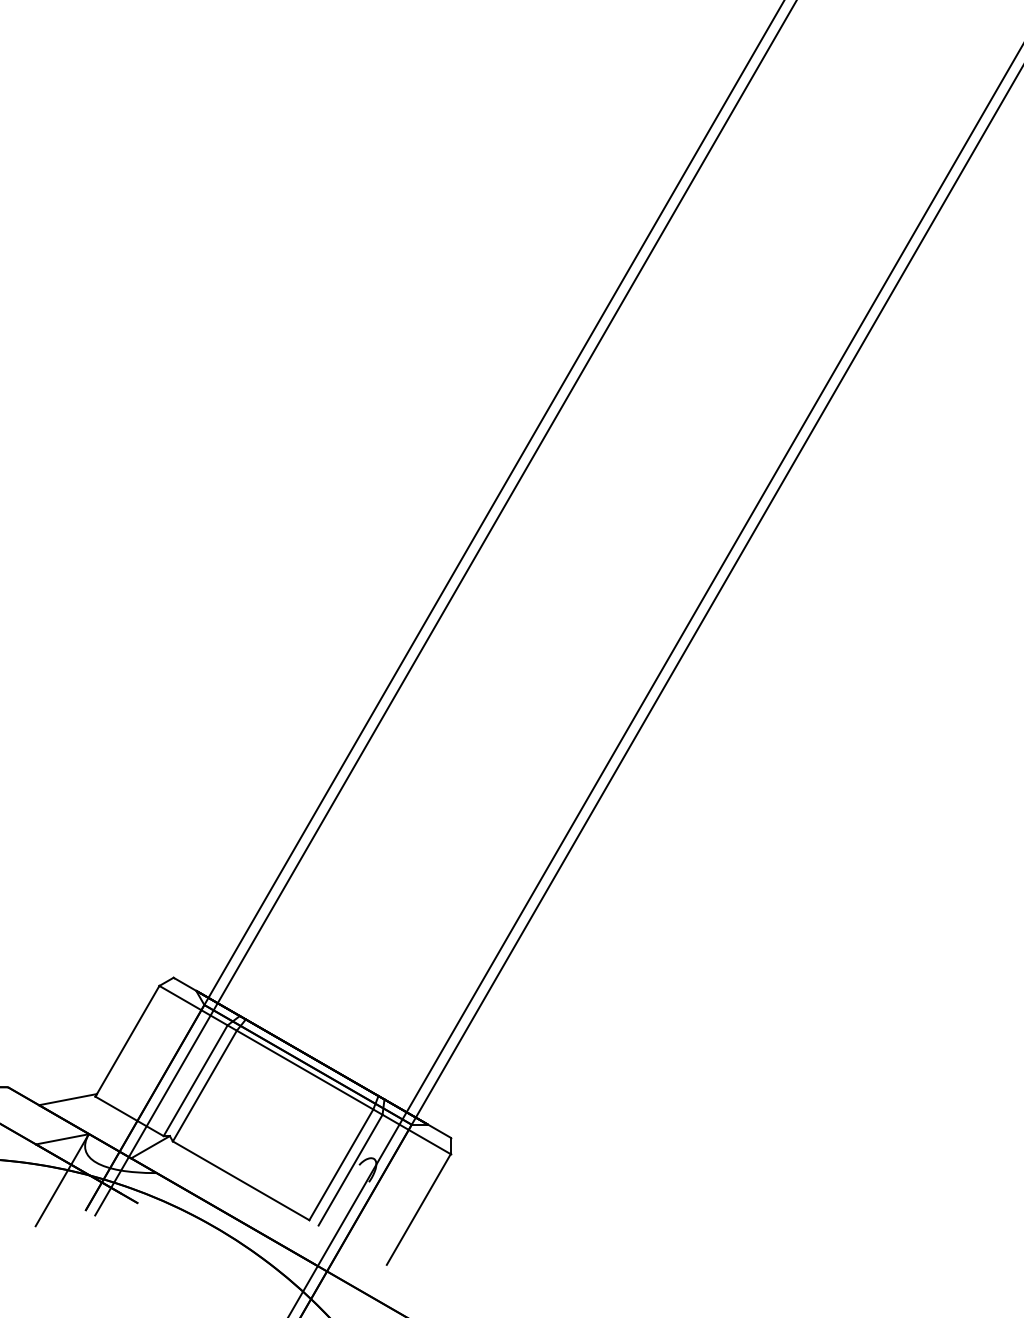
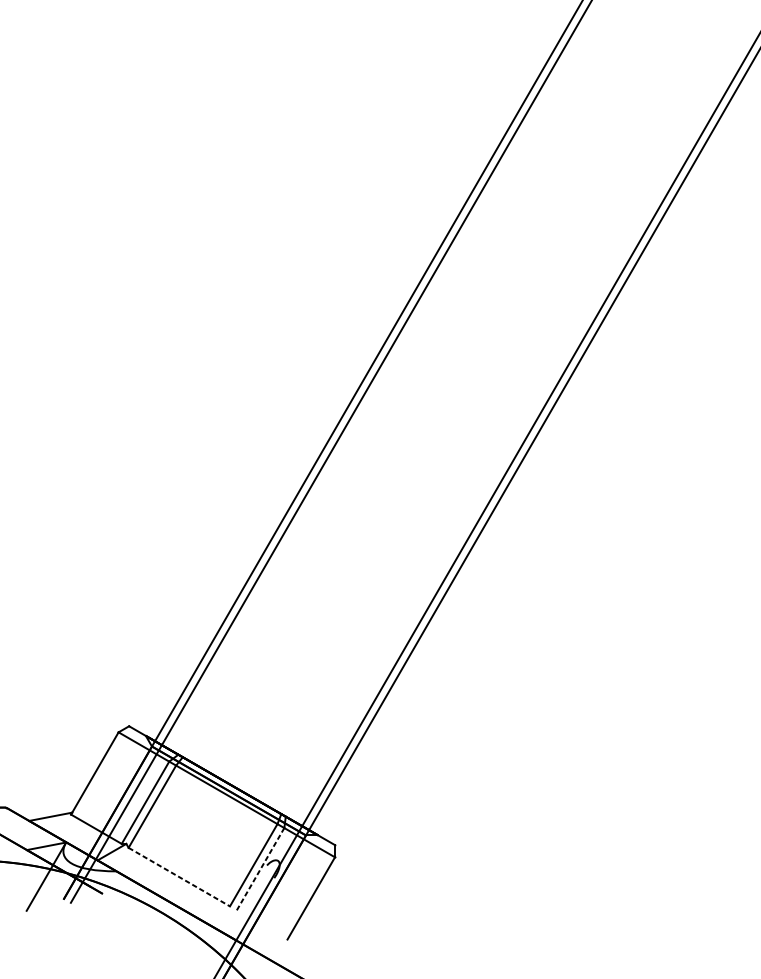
line: (350, 1170) -> (260, 869), solid -> dashed
line: (241, 1180) -> (179, 876), solid -> dashed

